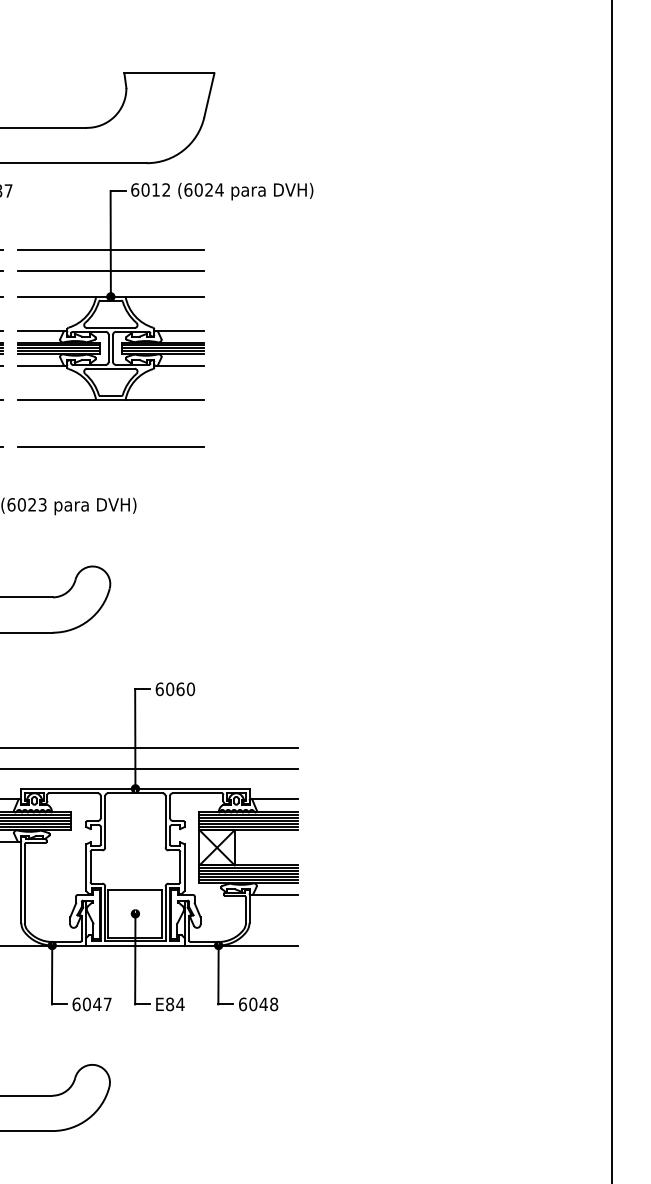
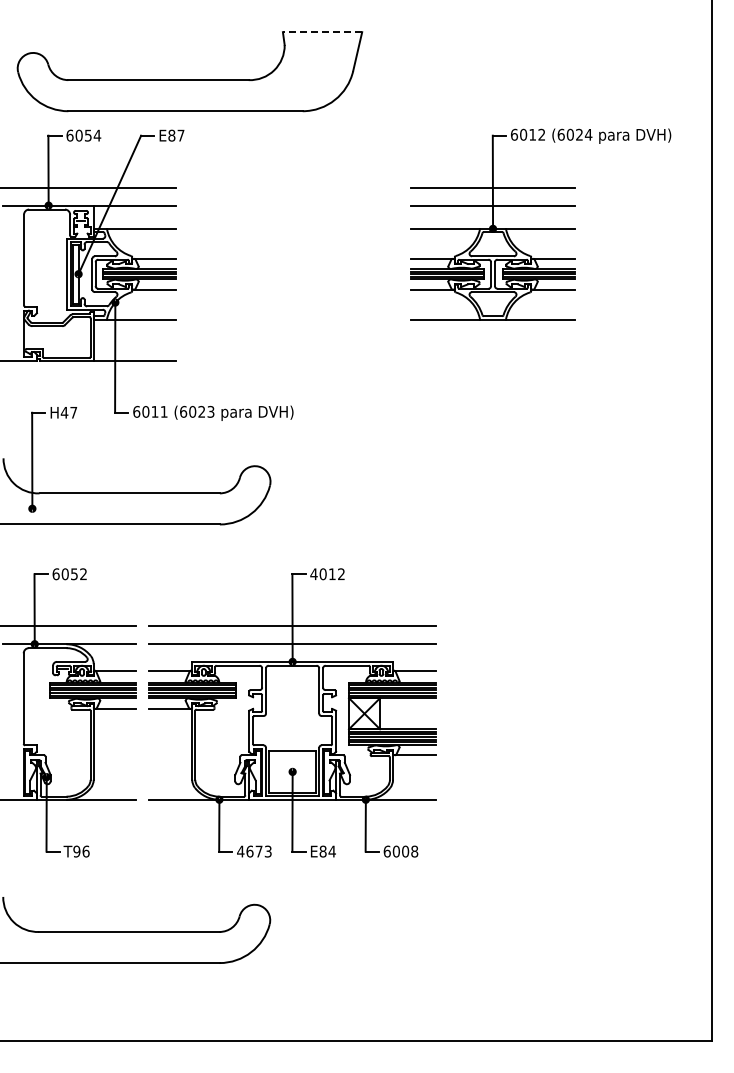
line: (169, 73) -> (322, 32), solid -> dashed
part: (164, 291) -> (540, 224), moved
line: (110, 446) -> (270, 360), removed
text: (175, 689) -> (327, 574), 6060 -> 4012
text: (92, 1004) -> (254, 851), 6047 -> 4673
text: (263, 1004) -> (405, 851), 6048 -> 6008

